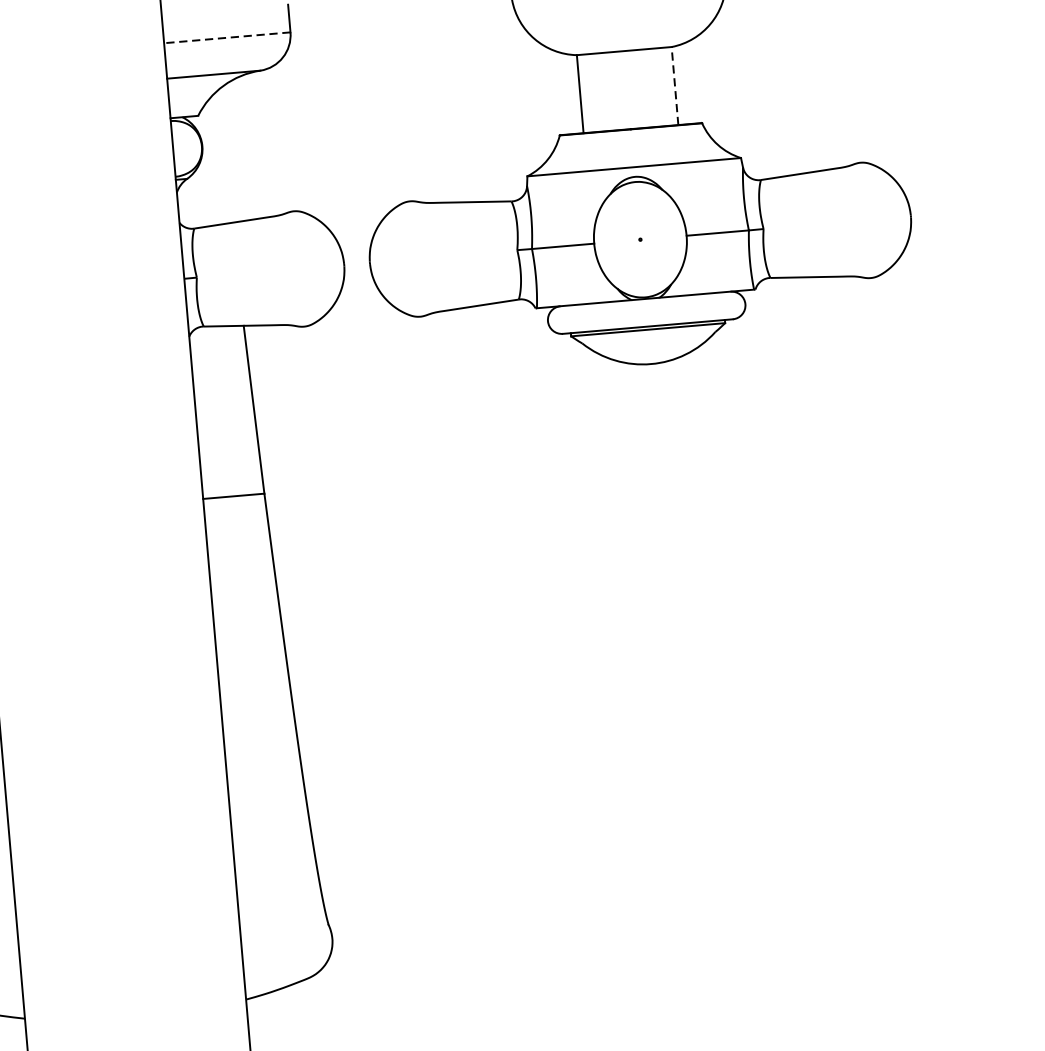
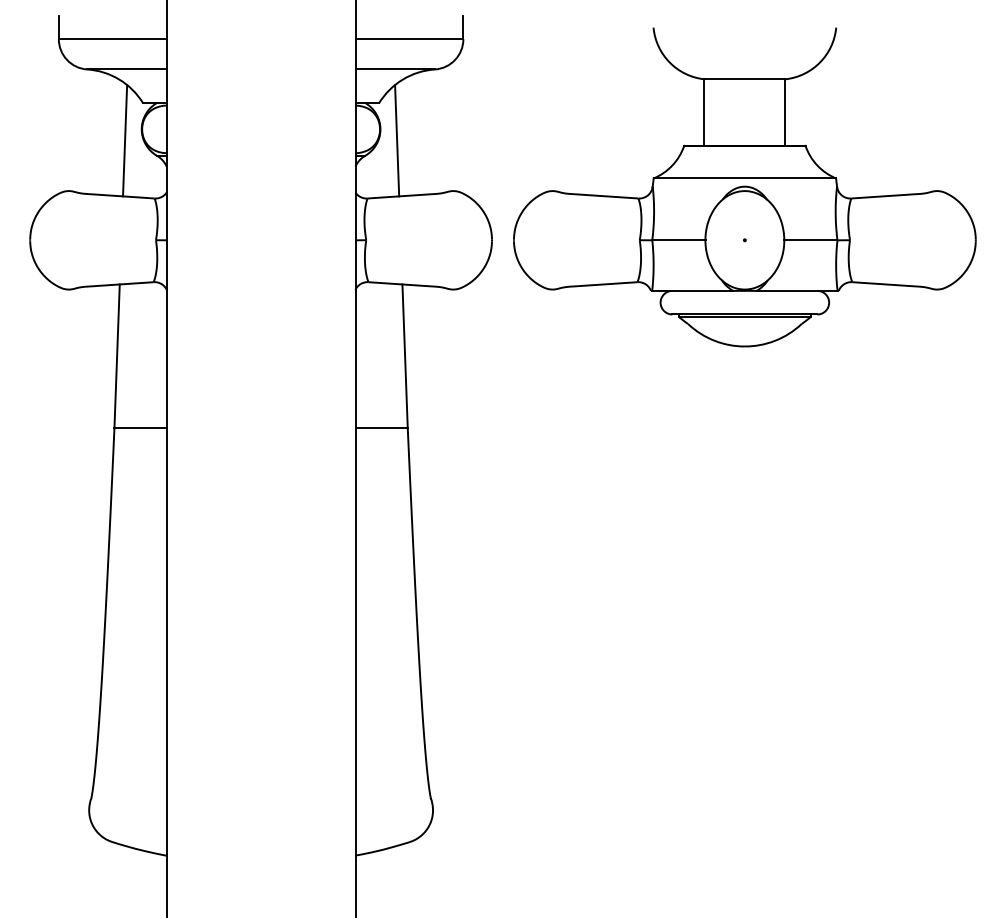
line: (227, 38) -> (409, 39), dashed -> solid
line: (675, 85) -> (785, 112), dashed -> solid
line: (223, 157) -> (397, 140), added

